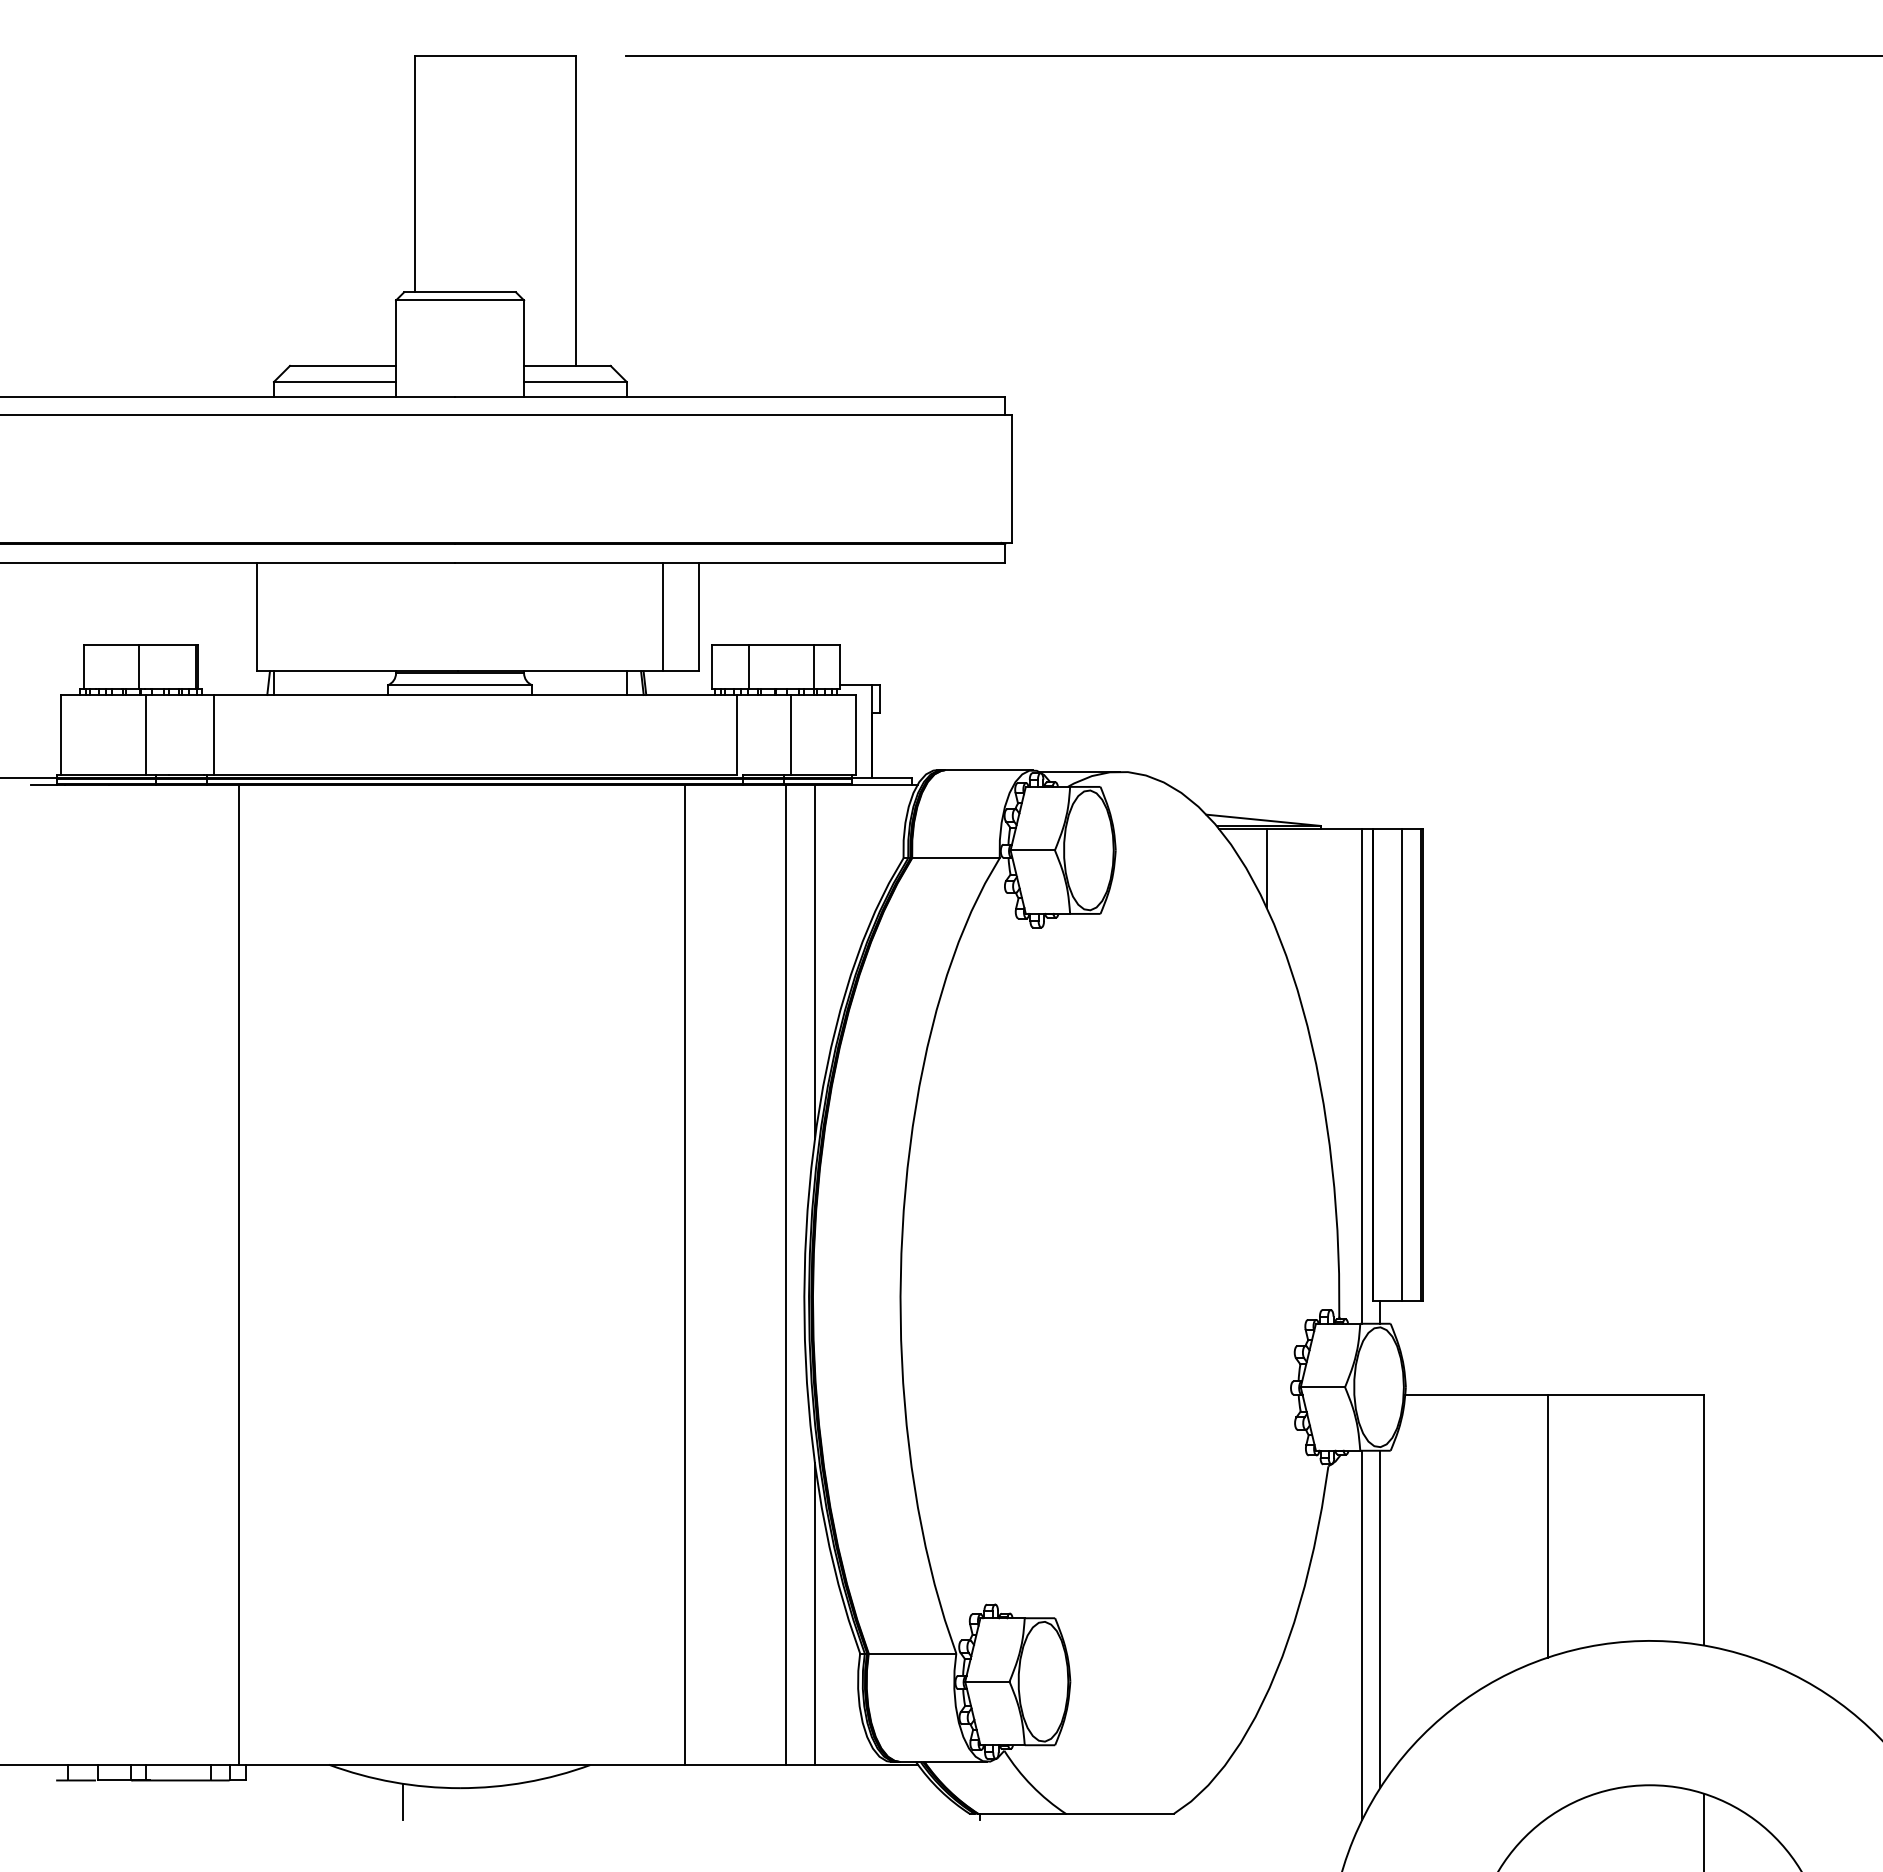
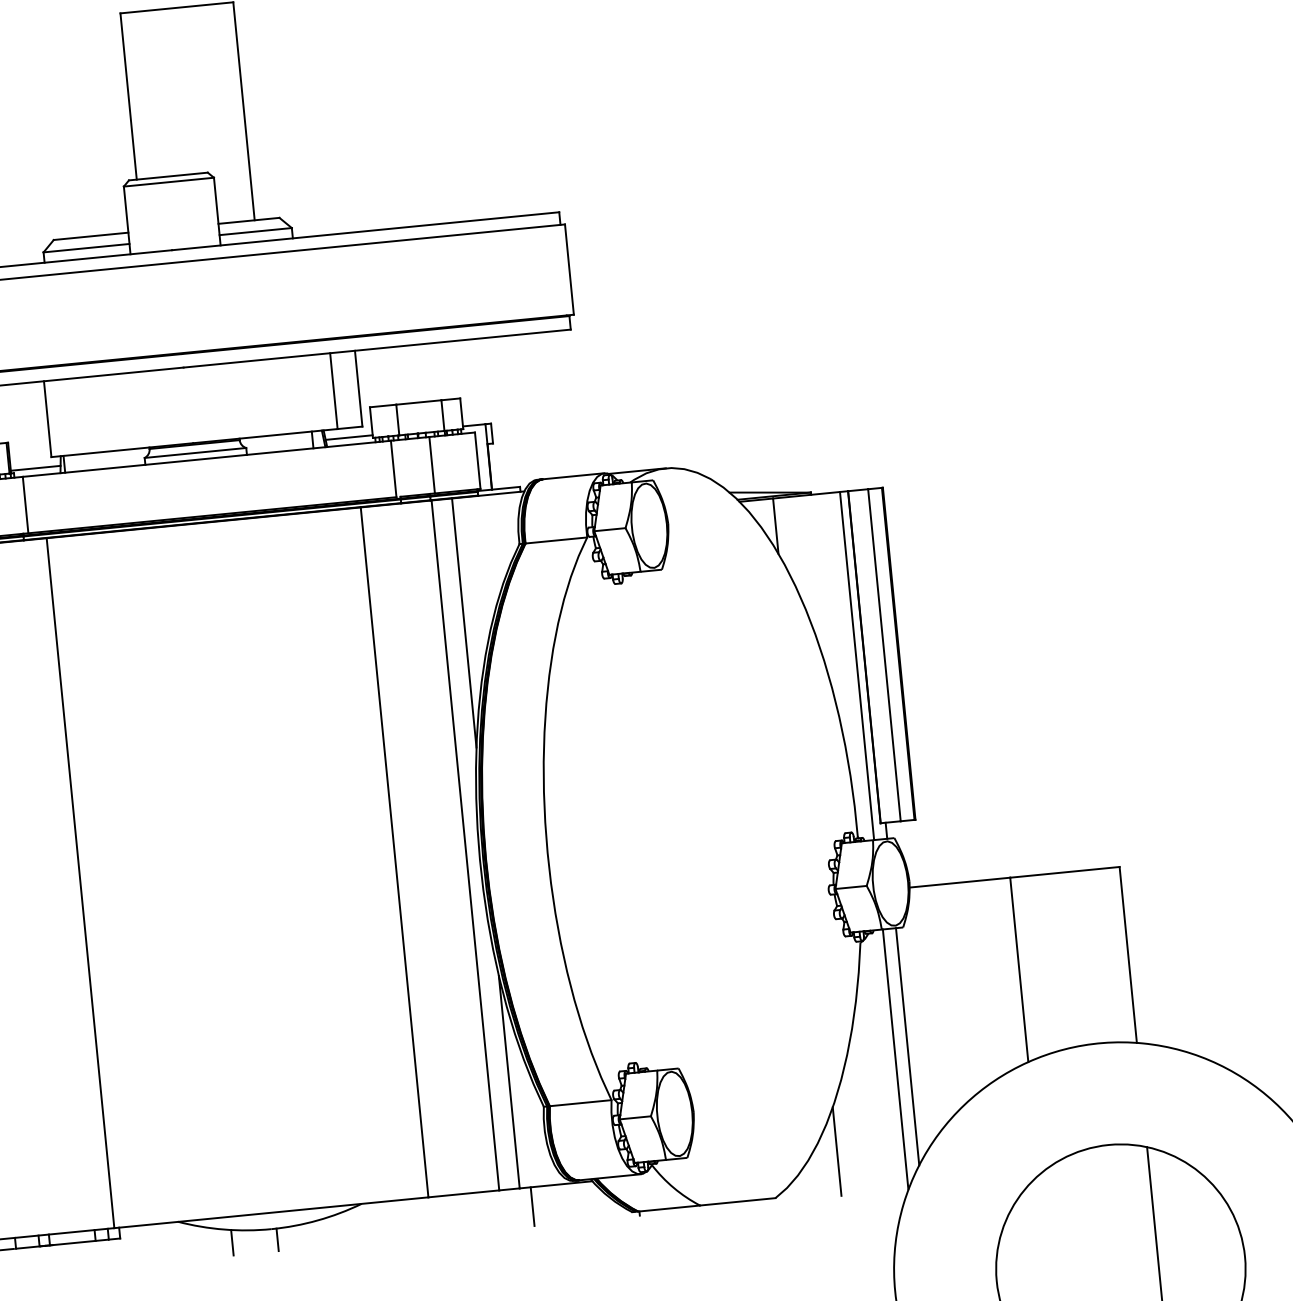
line: (232, 684) -> (35, 468), added
line: (678, 684) -> (349, 437), added
line: (1266, 1756) -> (836, 1151), added
line: (830, 1792) -> (532, 1206), added
line: (467, 1803) -> (277, 1239), added

